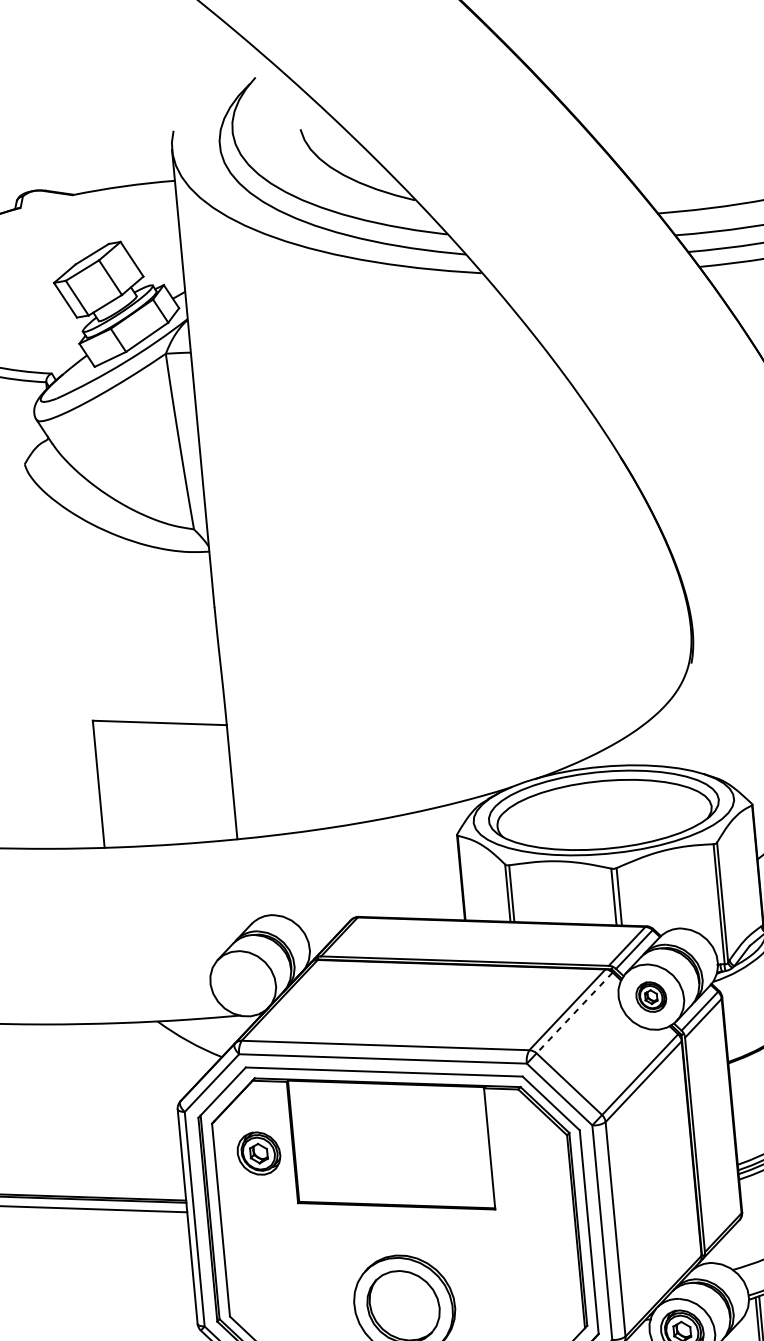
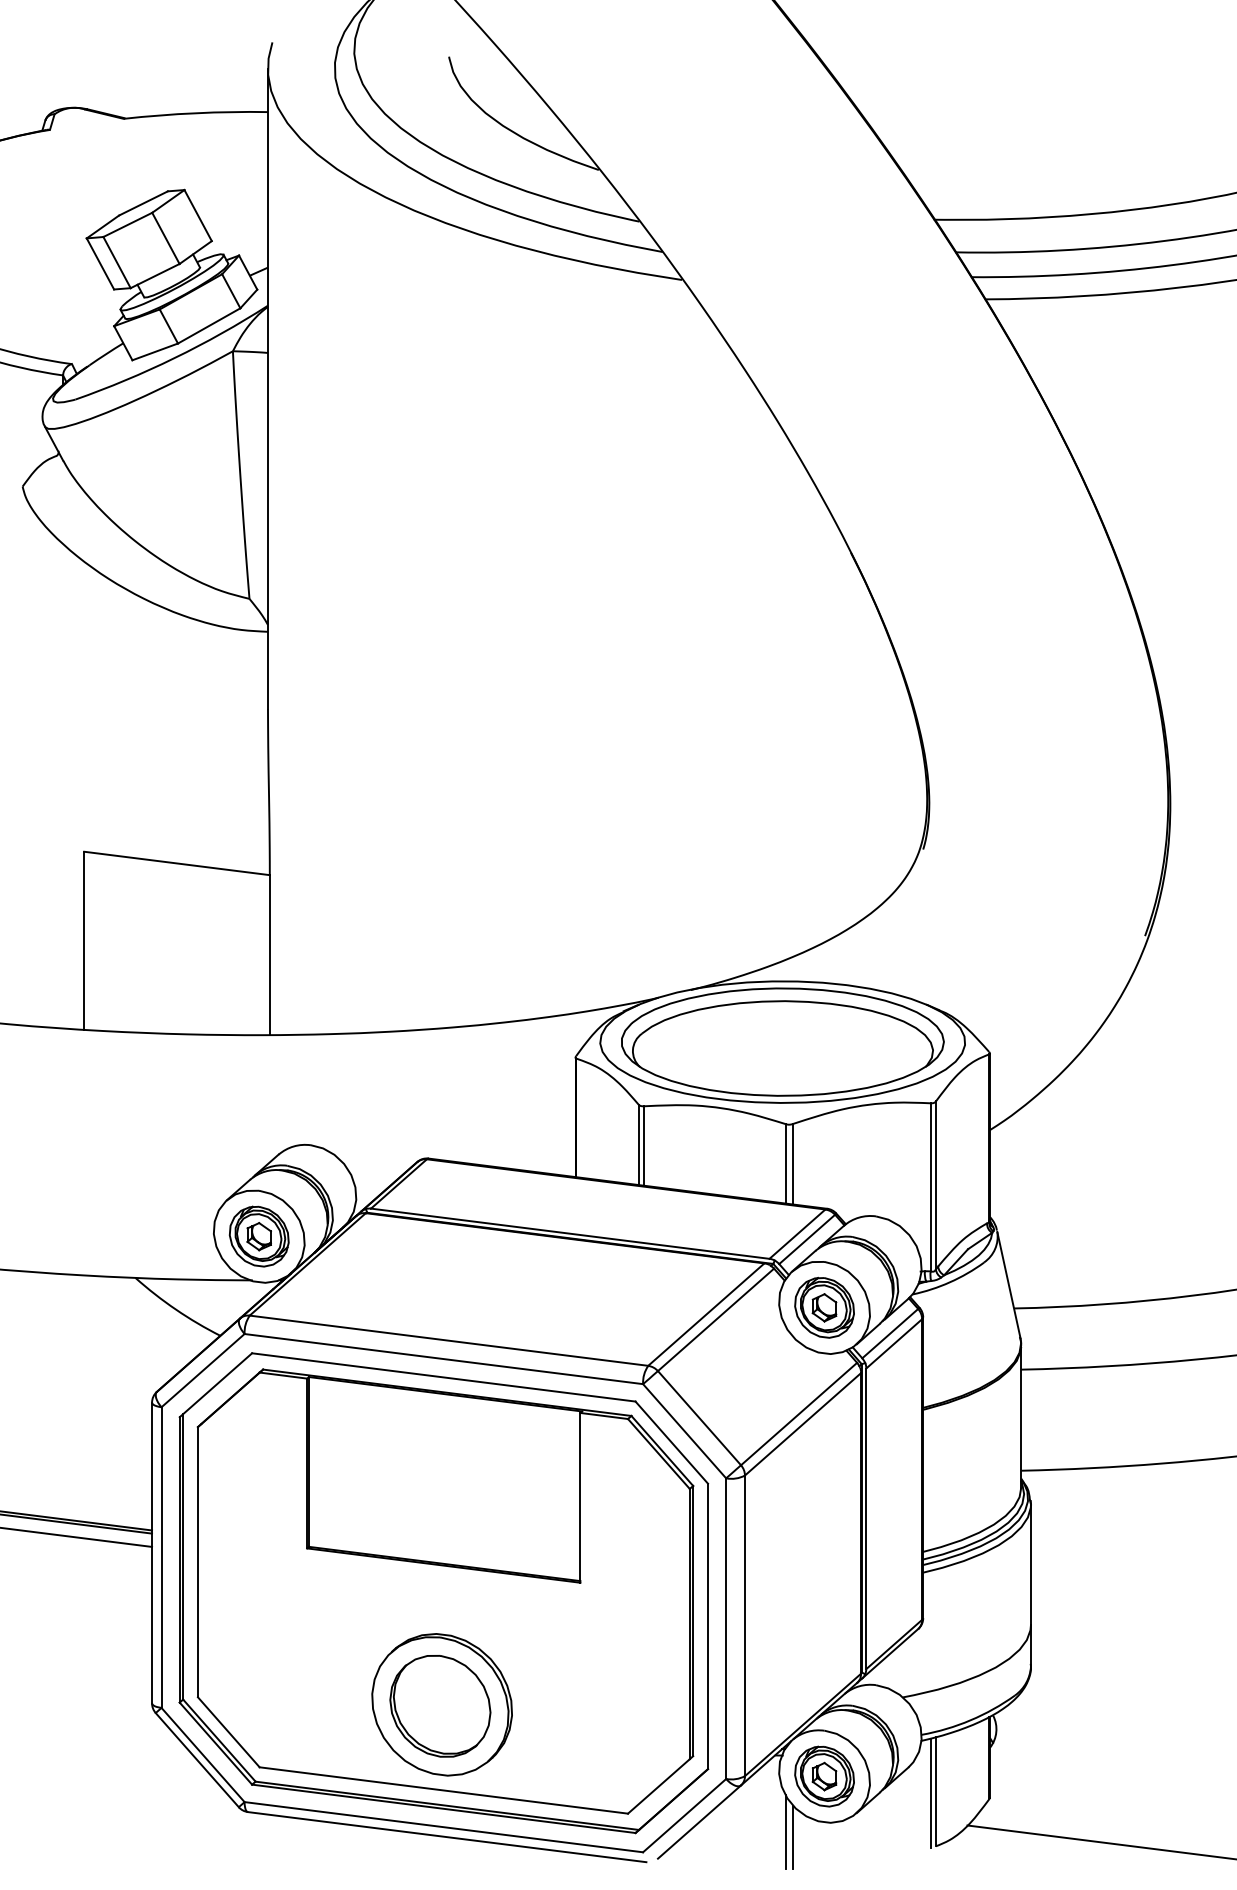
part: (651, 996) -> (824, 1307), size x1.43
line: (574, 1013) -> (715, 1320), dashed -> solid
part: (258, 1153) -> (258, 1236), moved

